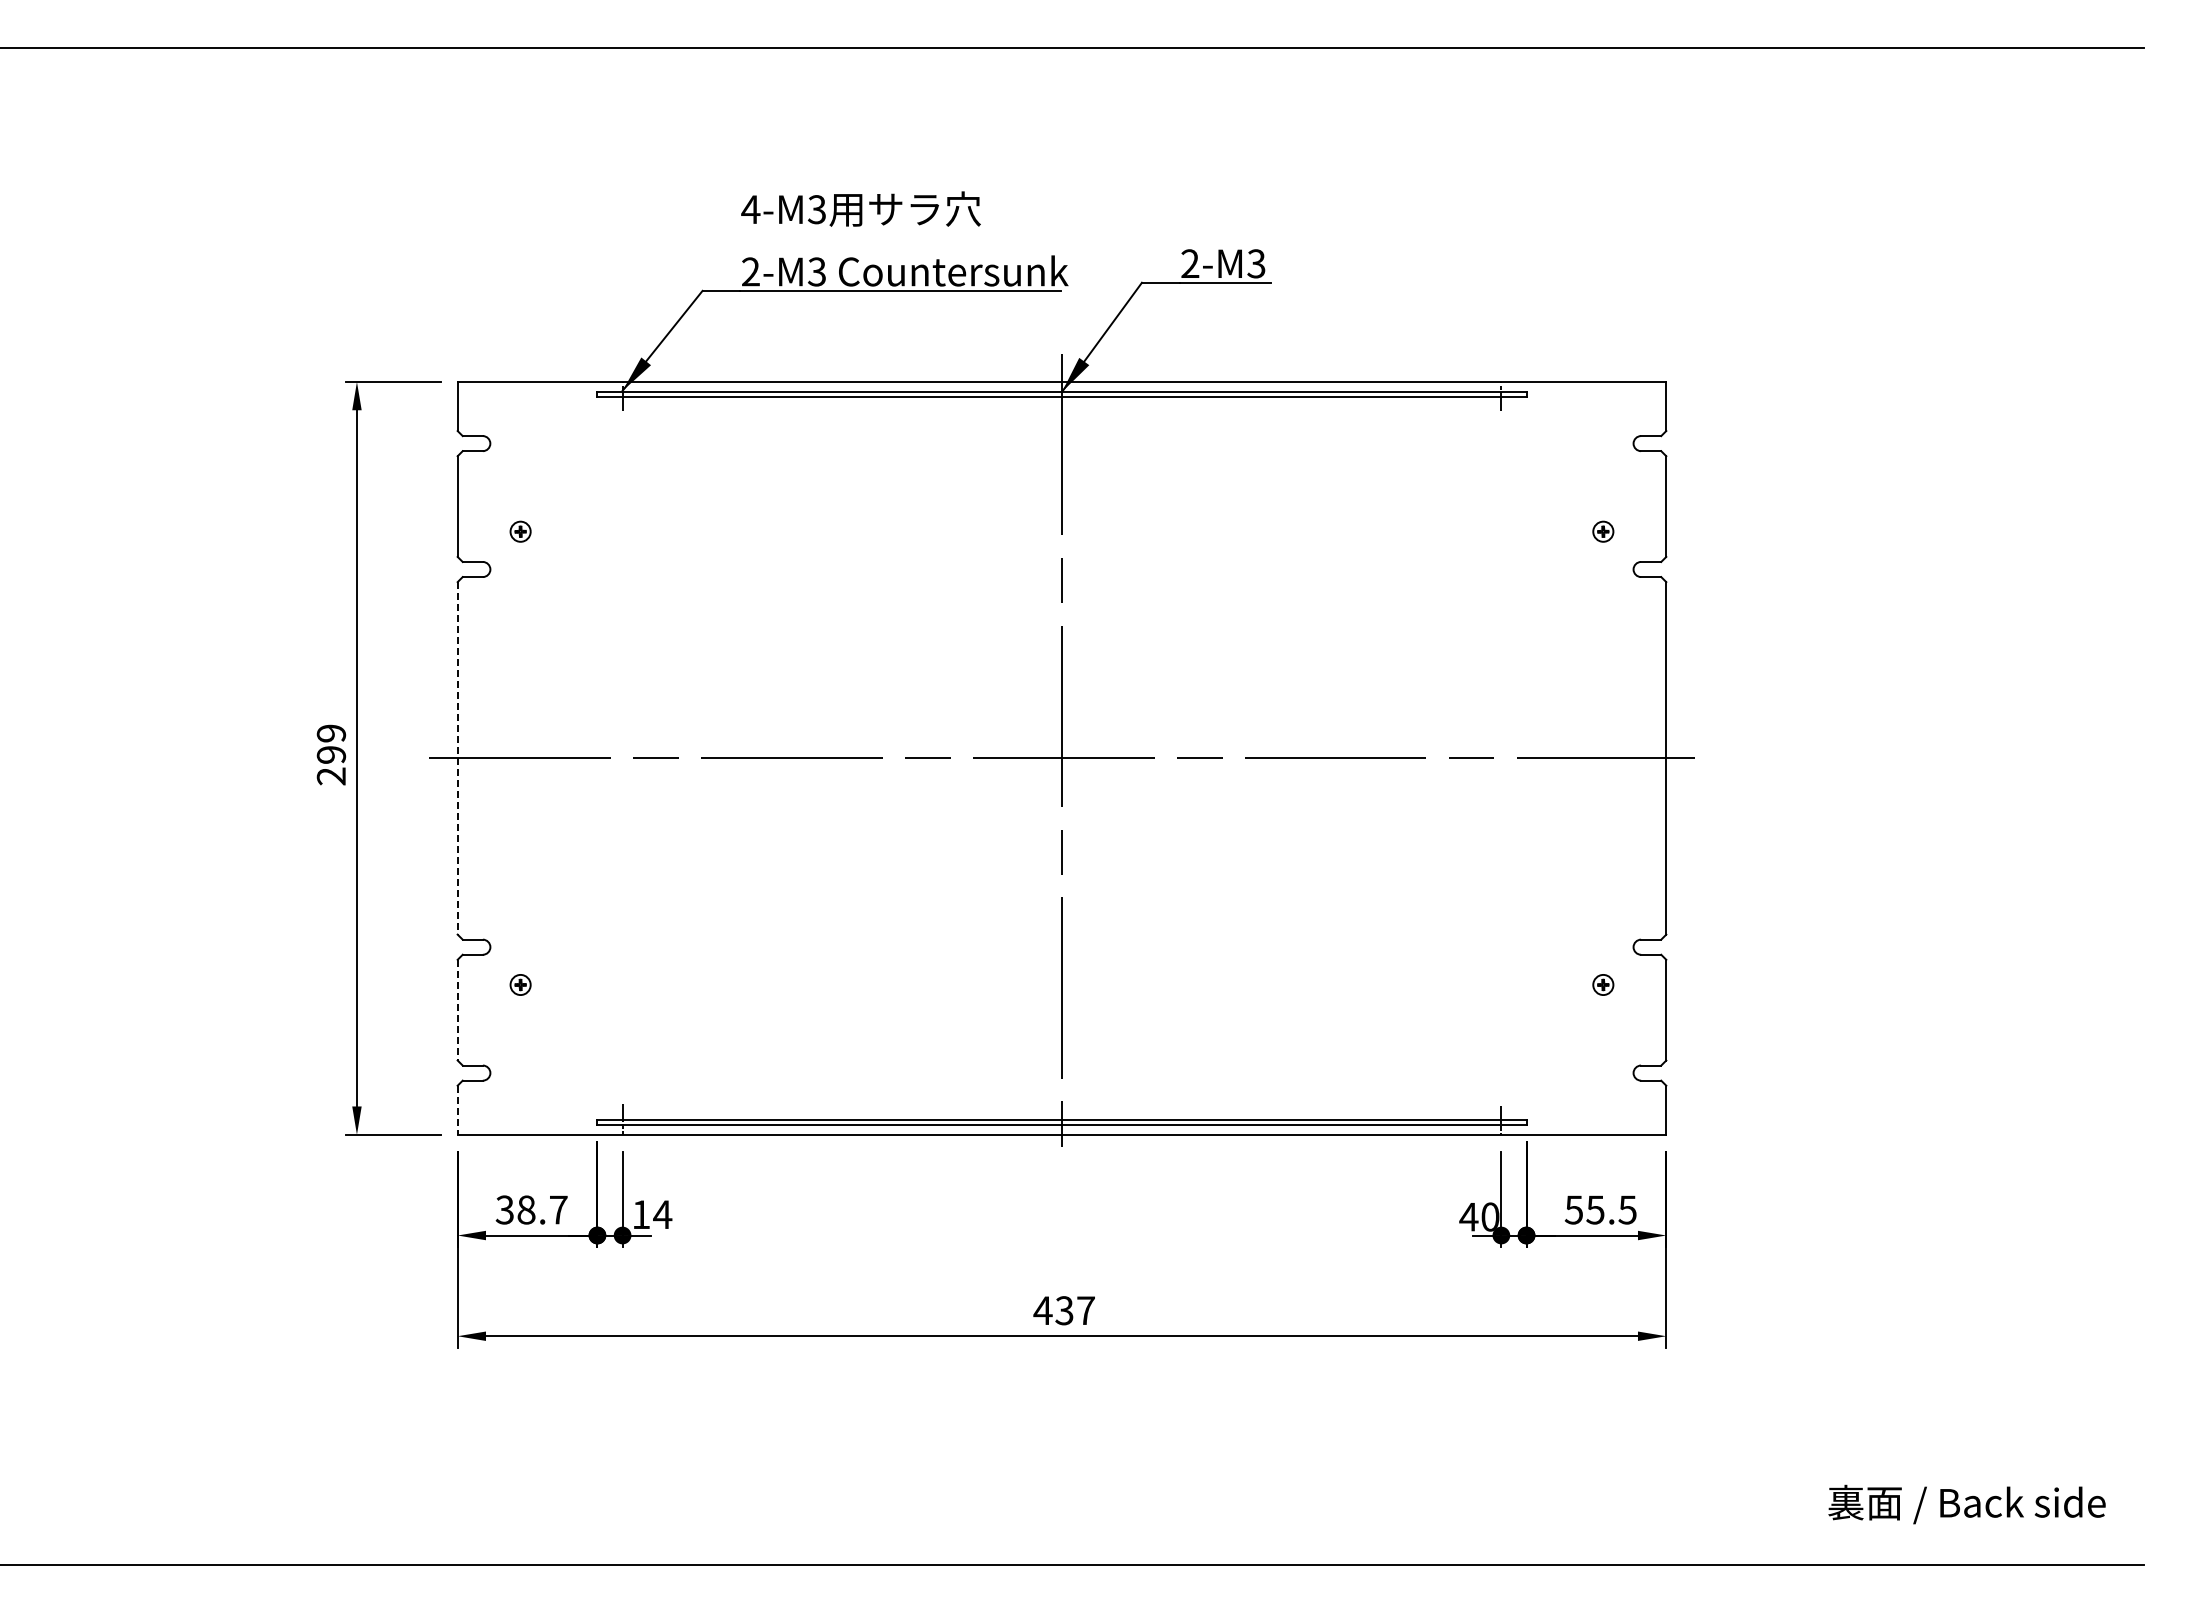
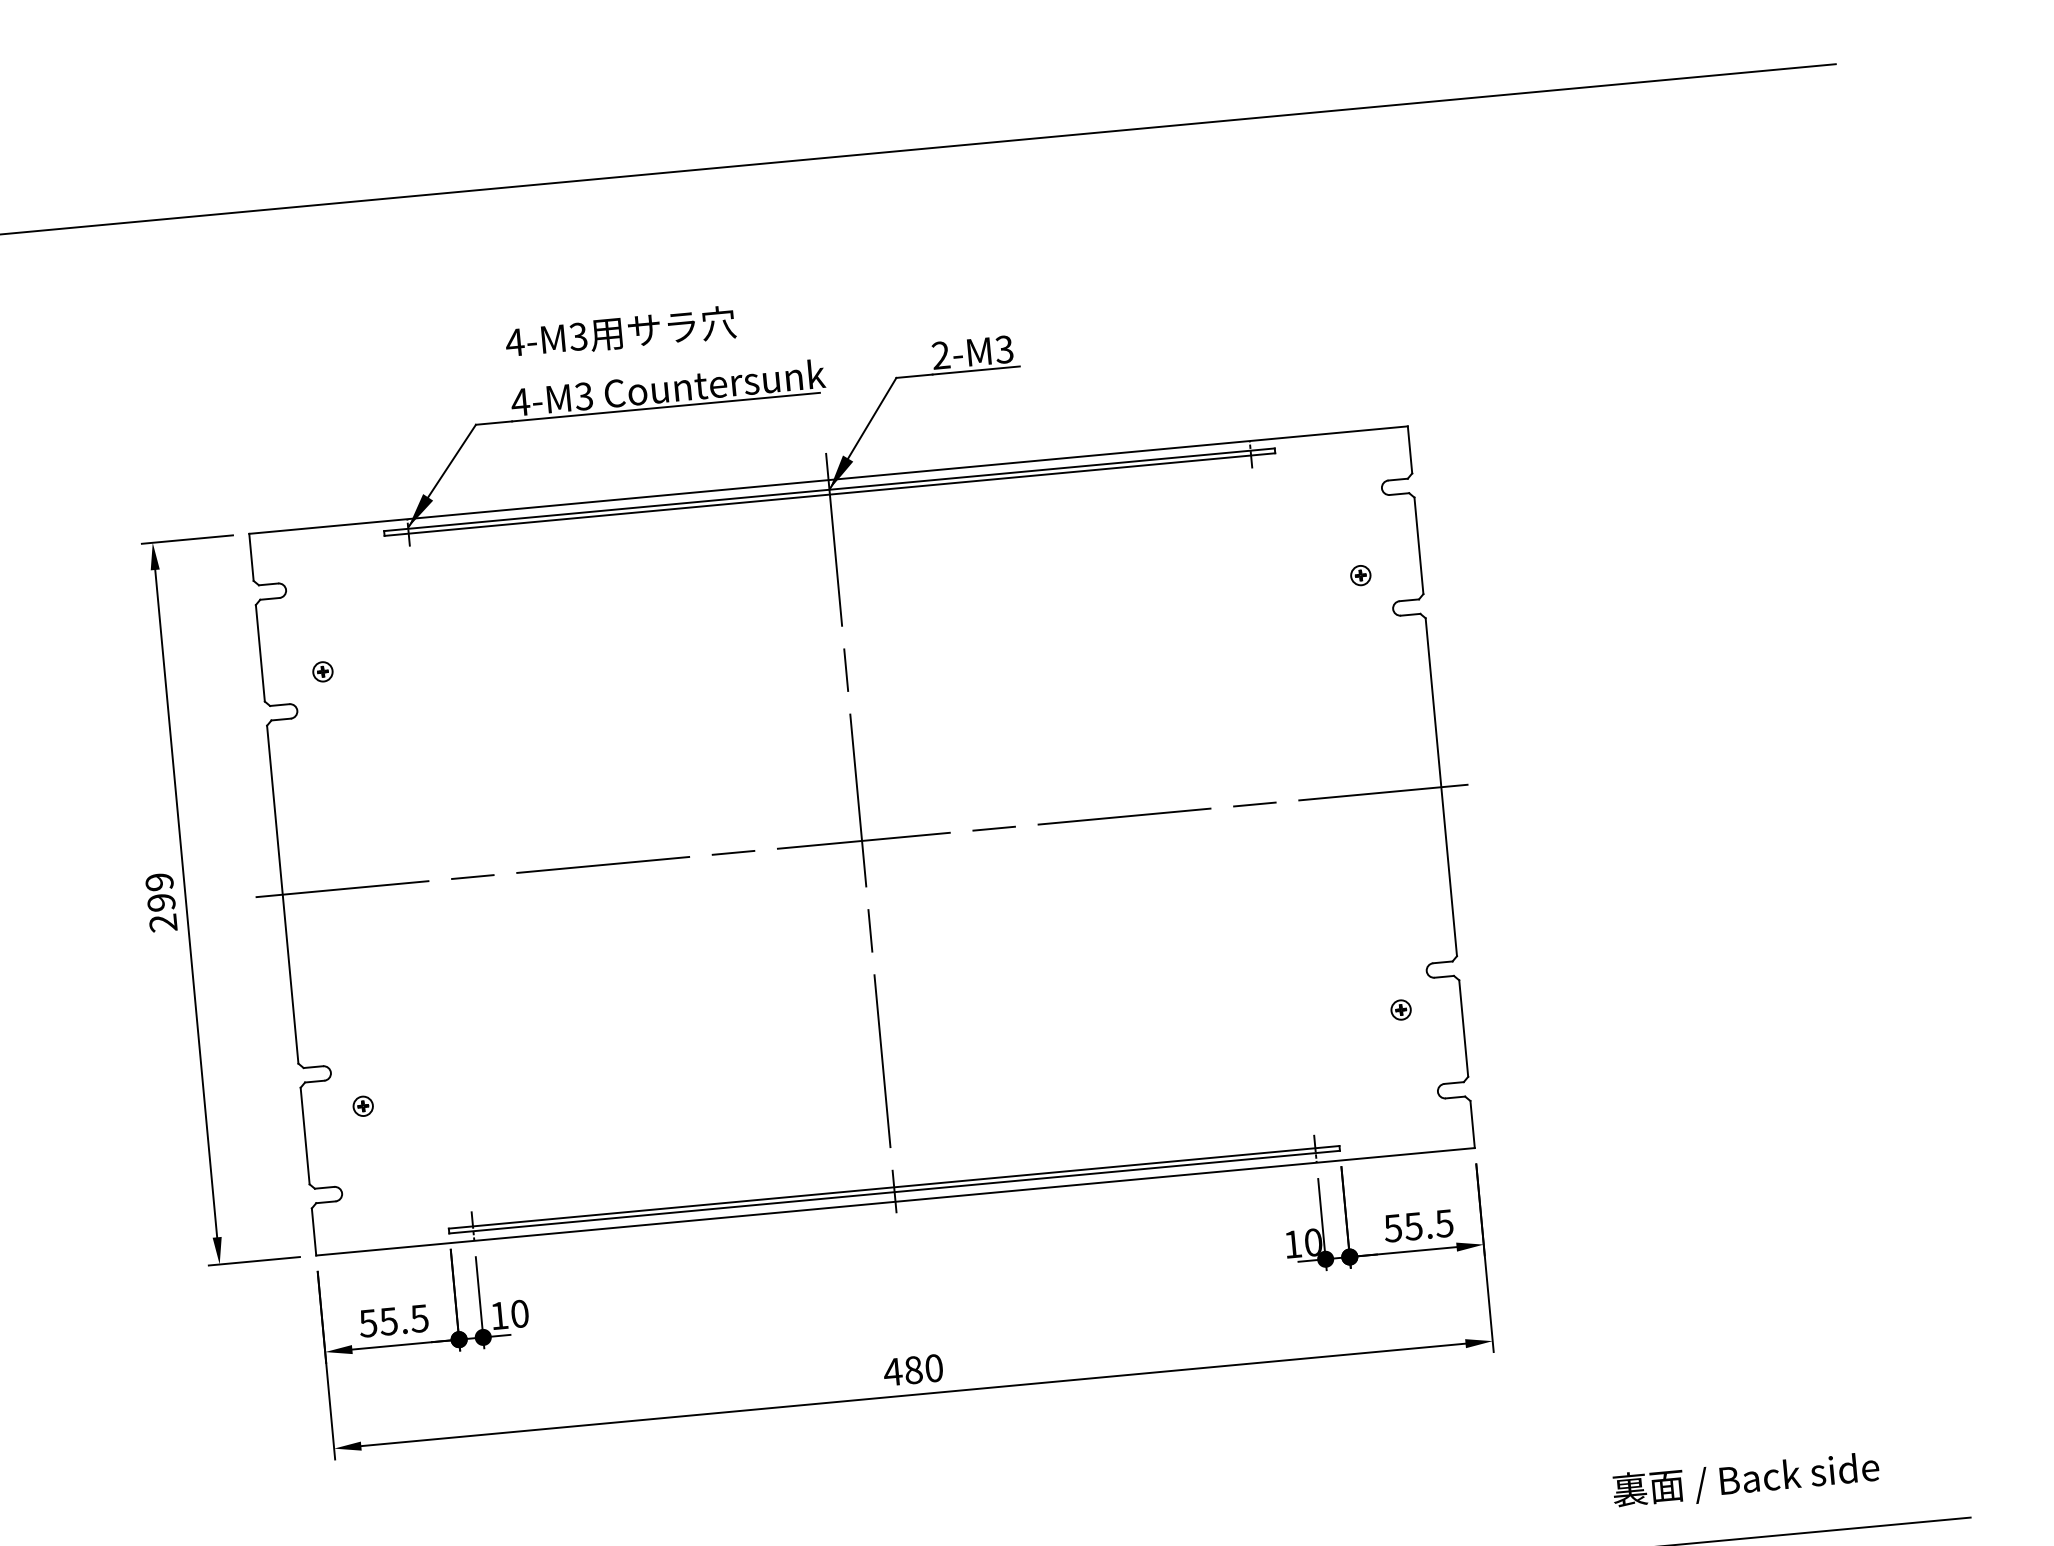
text: (750, 271) -> (520, 401), 2-M3 -> 4-M3
line: (457, 758) -> (282, 894), dashed -> solid
line: (457, 1010) -> (305, 1136), dashed -> solid
line: (457, 1110) -> (313, 1232), dashed -> solid
text: (531, 1209) -> (393, 1320), 38.7 -> 55.5
text: (662, 1214) -> (519, 1313), 14 -> 10
text: (1468, 1217) -> (1292, 1244), 40 -> 10
text: (1074, 1310) -> (923, 1369), 437 -> 480
text: (1966, 1504) -> (1745, 1480), moved

